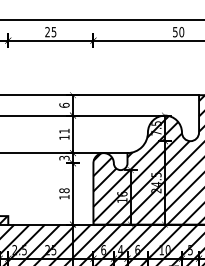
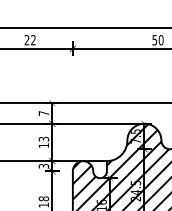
text: (53, 32) -> (32, 40), 25 -> 22
text: (64, 104) -> (43, 112), 6 -> 7
text: (64, 130) -> (43, 138), 11 -> 13

